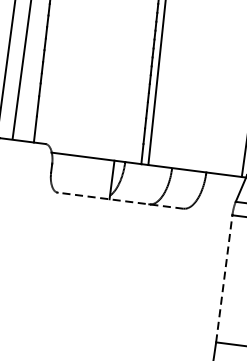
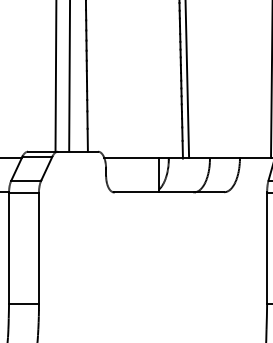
line: (119, 200) -> (168, 192), dashed -> solid
line: (224, 279) -> (267, 248), dashed -> solid

